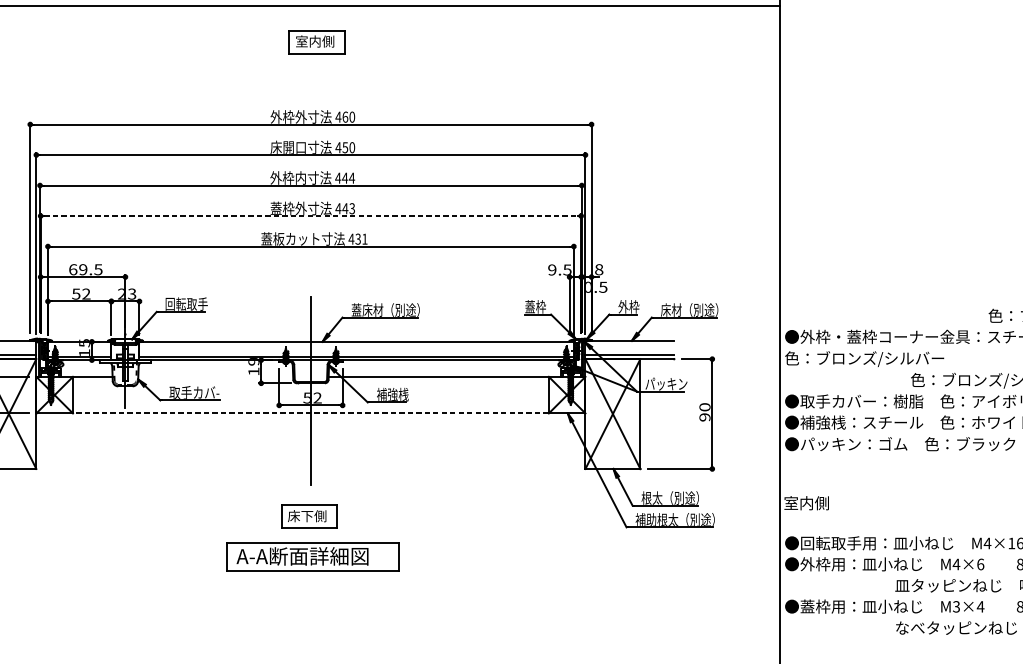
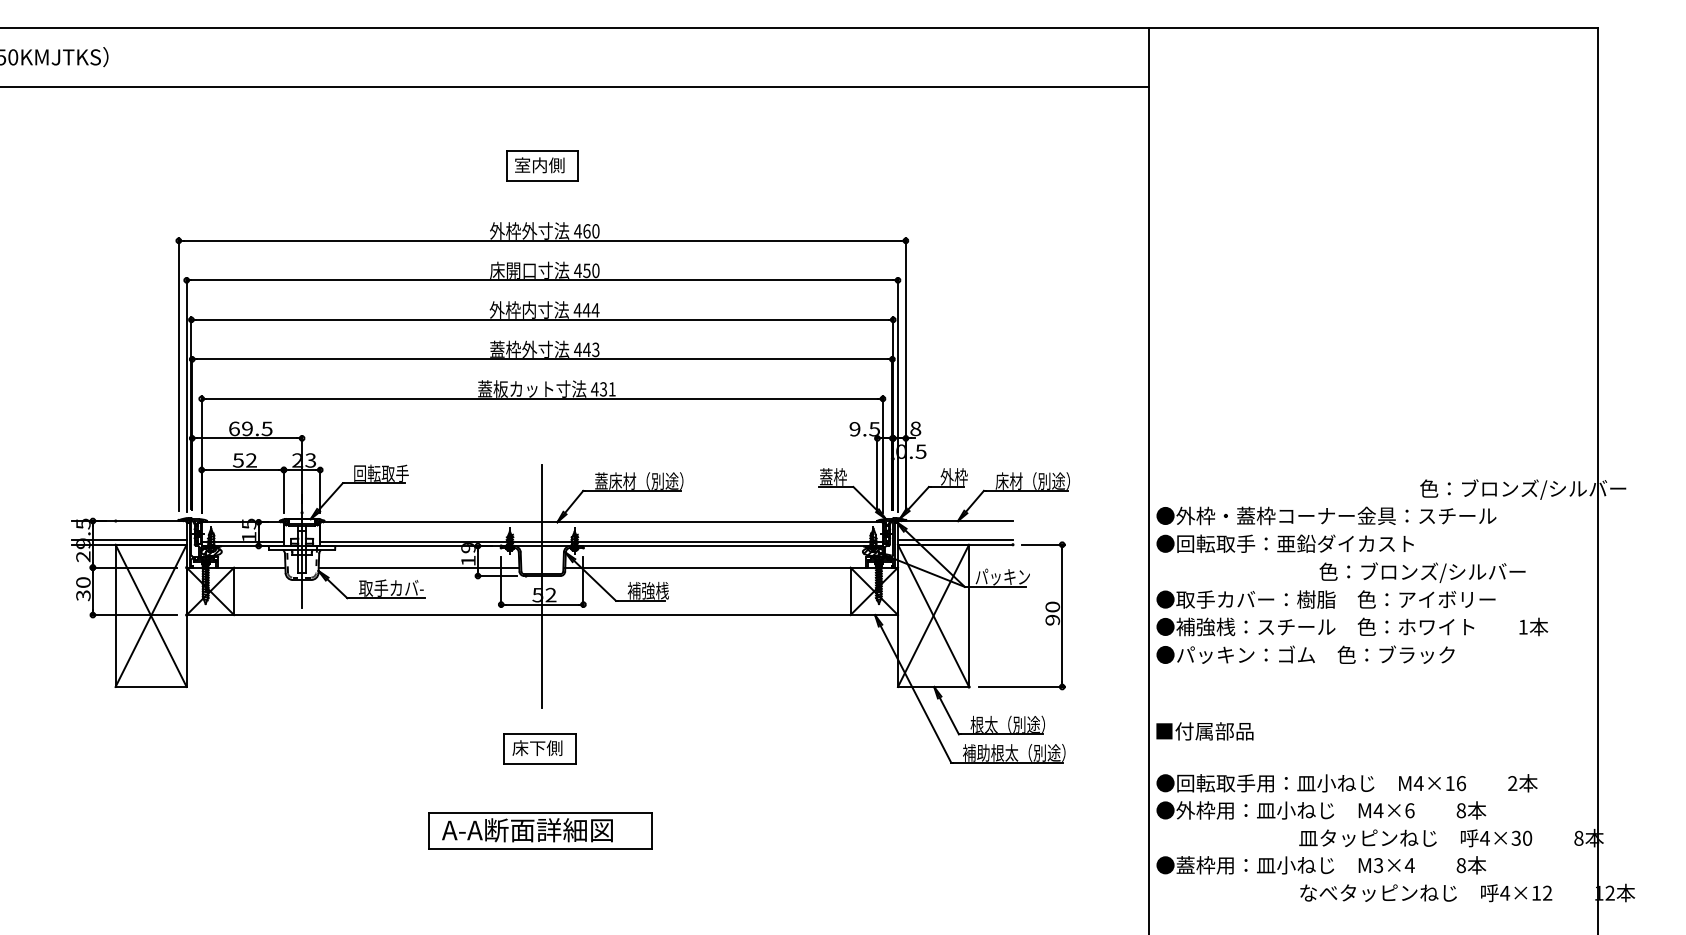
part: (317, 41) -> (542, 165), moved
line: (311, 216) -> (542, 359), dashed -> solid
text: (883, 358) -> (1284, 544), 色：ブロンズ/シルバー -> ●回転取手：亜鉛ダイカスト
line: (215, 376) -> (418, 567), added
line: (310, 413) -> (541, 615), dashed -> solid
text: (822, 503) -> (1204, 731), 室内側 -> ■付属部品
part: (312, 556) -> (540, 830), moved

